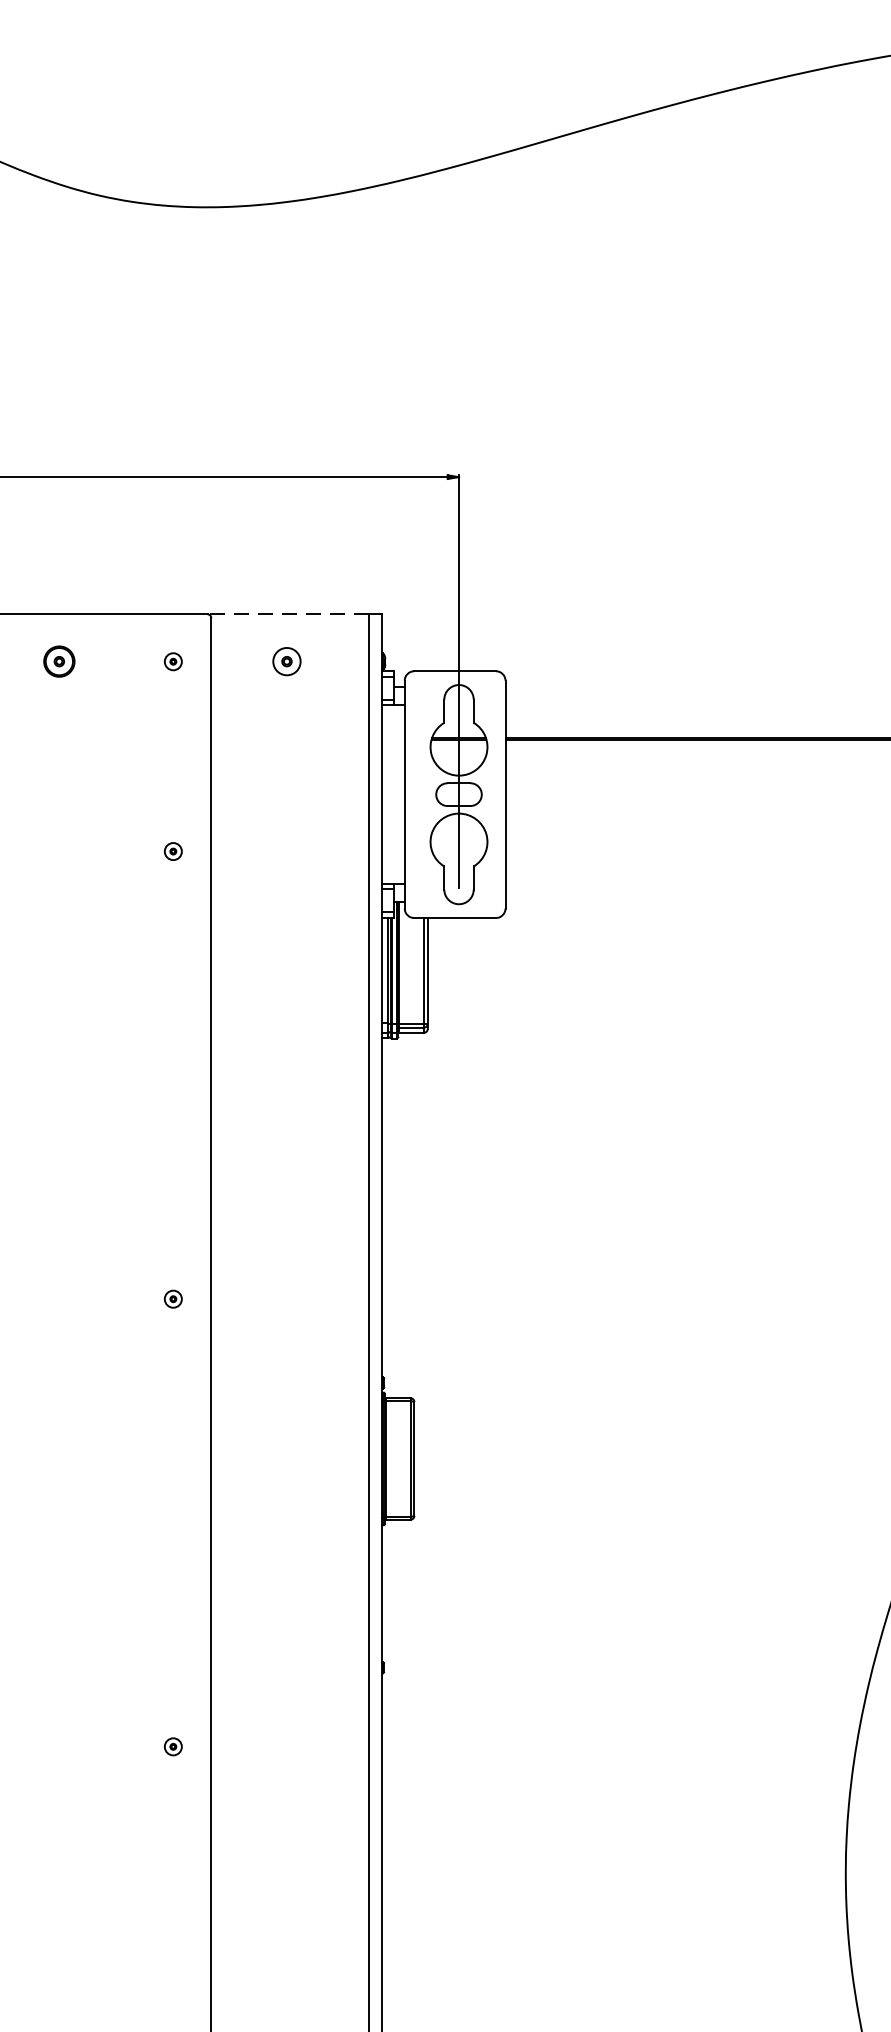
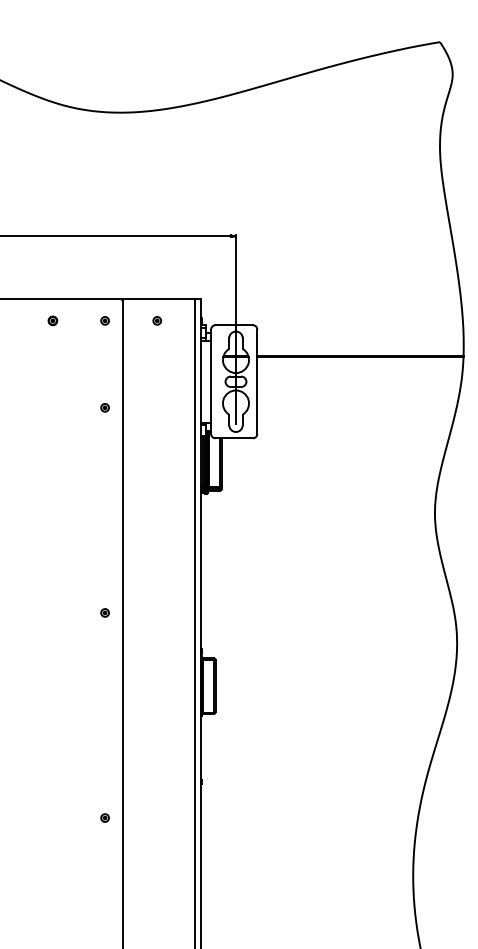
line: (287, 615) -> (157, 299), dashed -> solid
part: (58, 660) -> (52, 320), size x0.62
part: (287, 660) -> (157, 320), size x0.62

